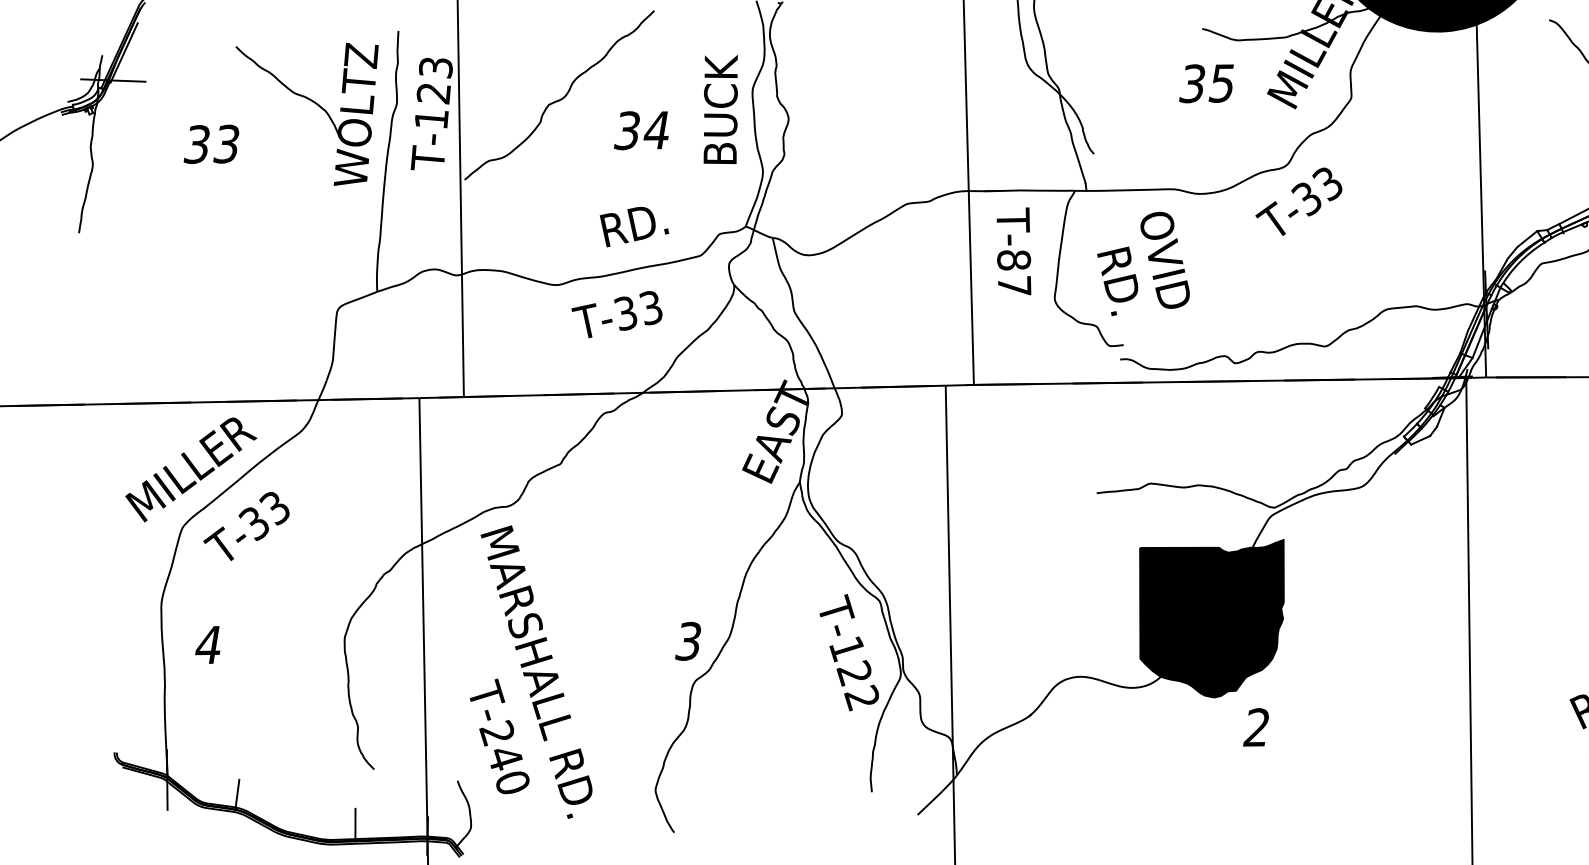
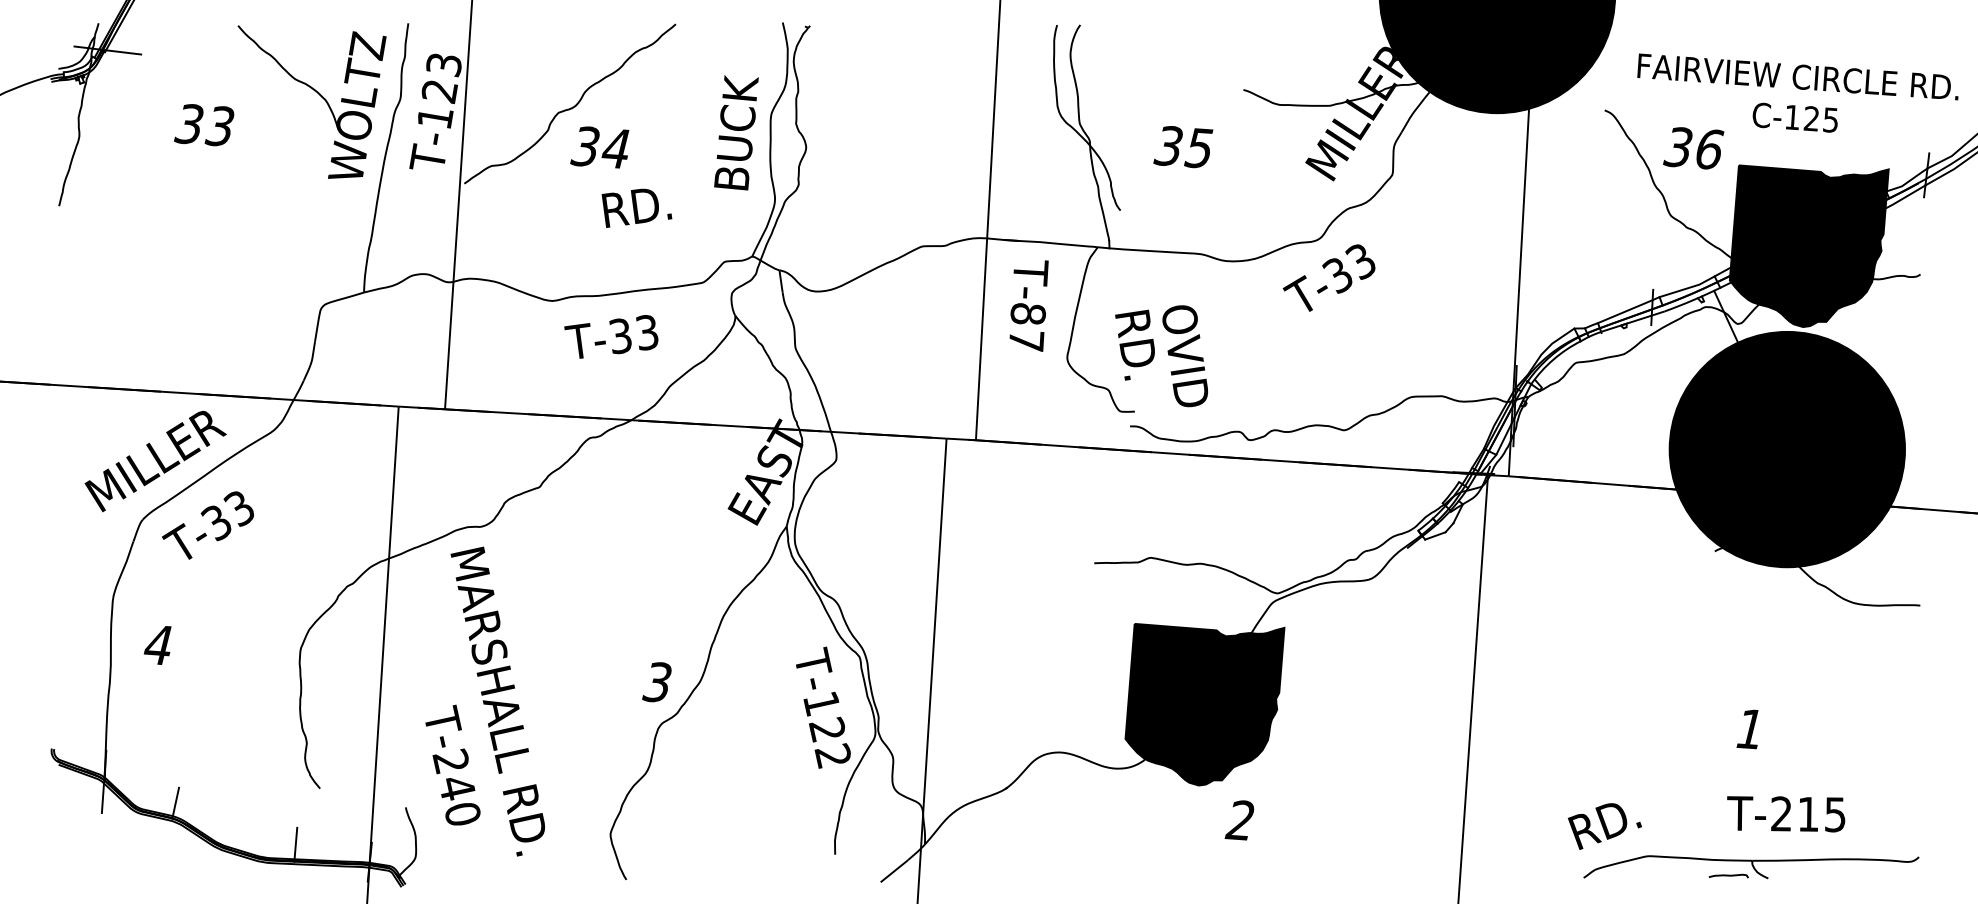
text: (1206, 84) -> (1183, 147), moved
text: (640, 130) -> (599, 147), moved
text: (634, 225) -> (636, 207), moved
text: (1164, 260) -> (1184, 356), moved

